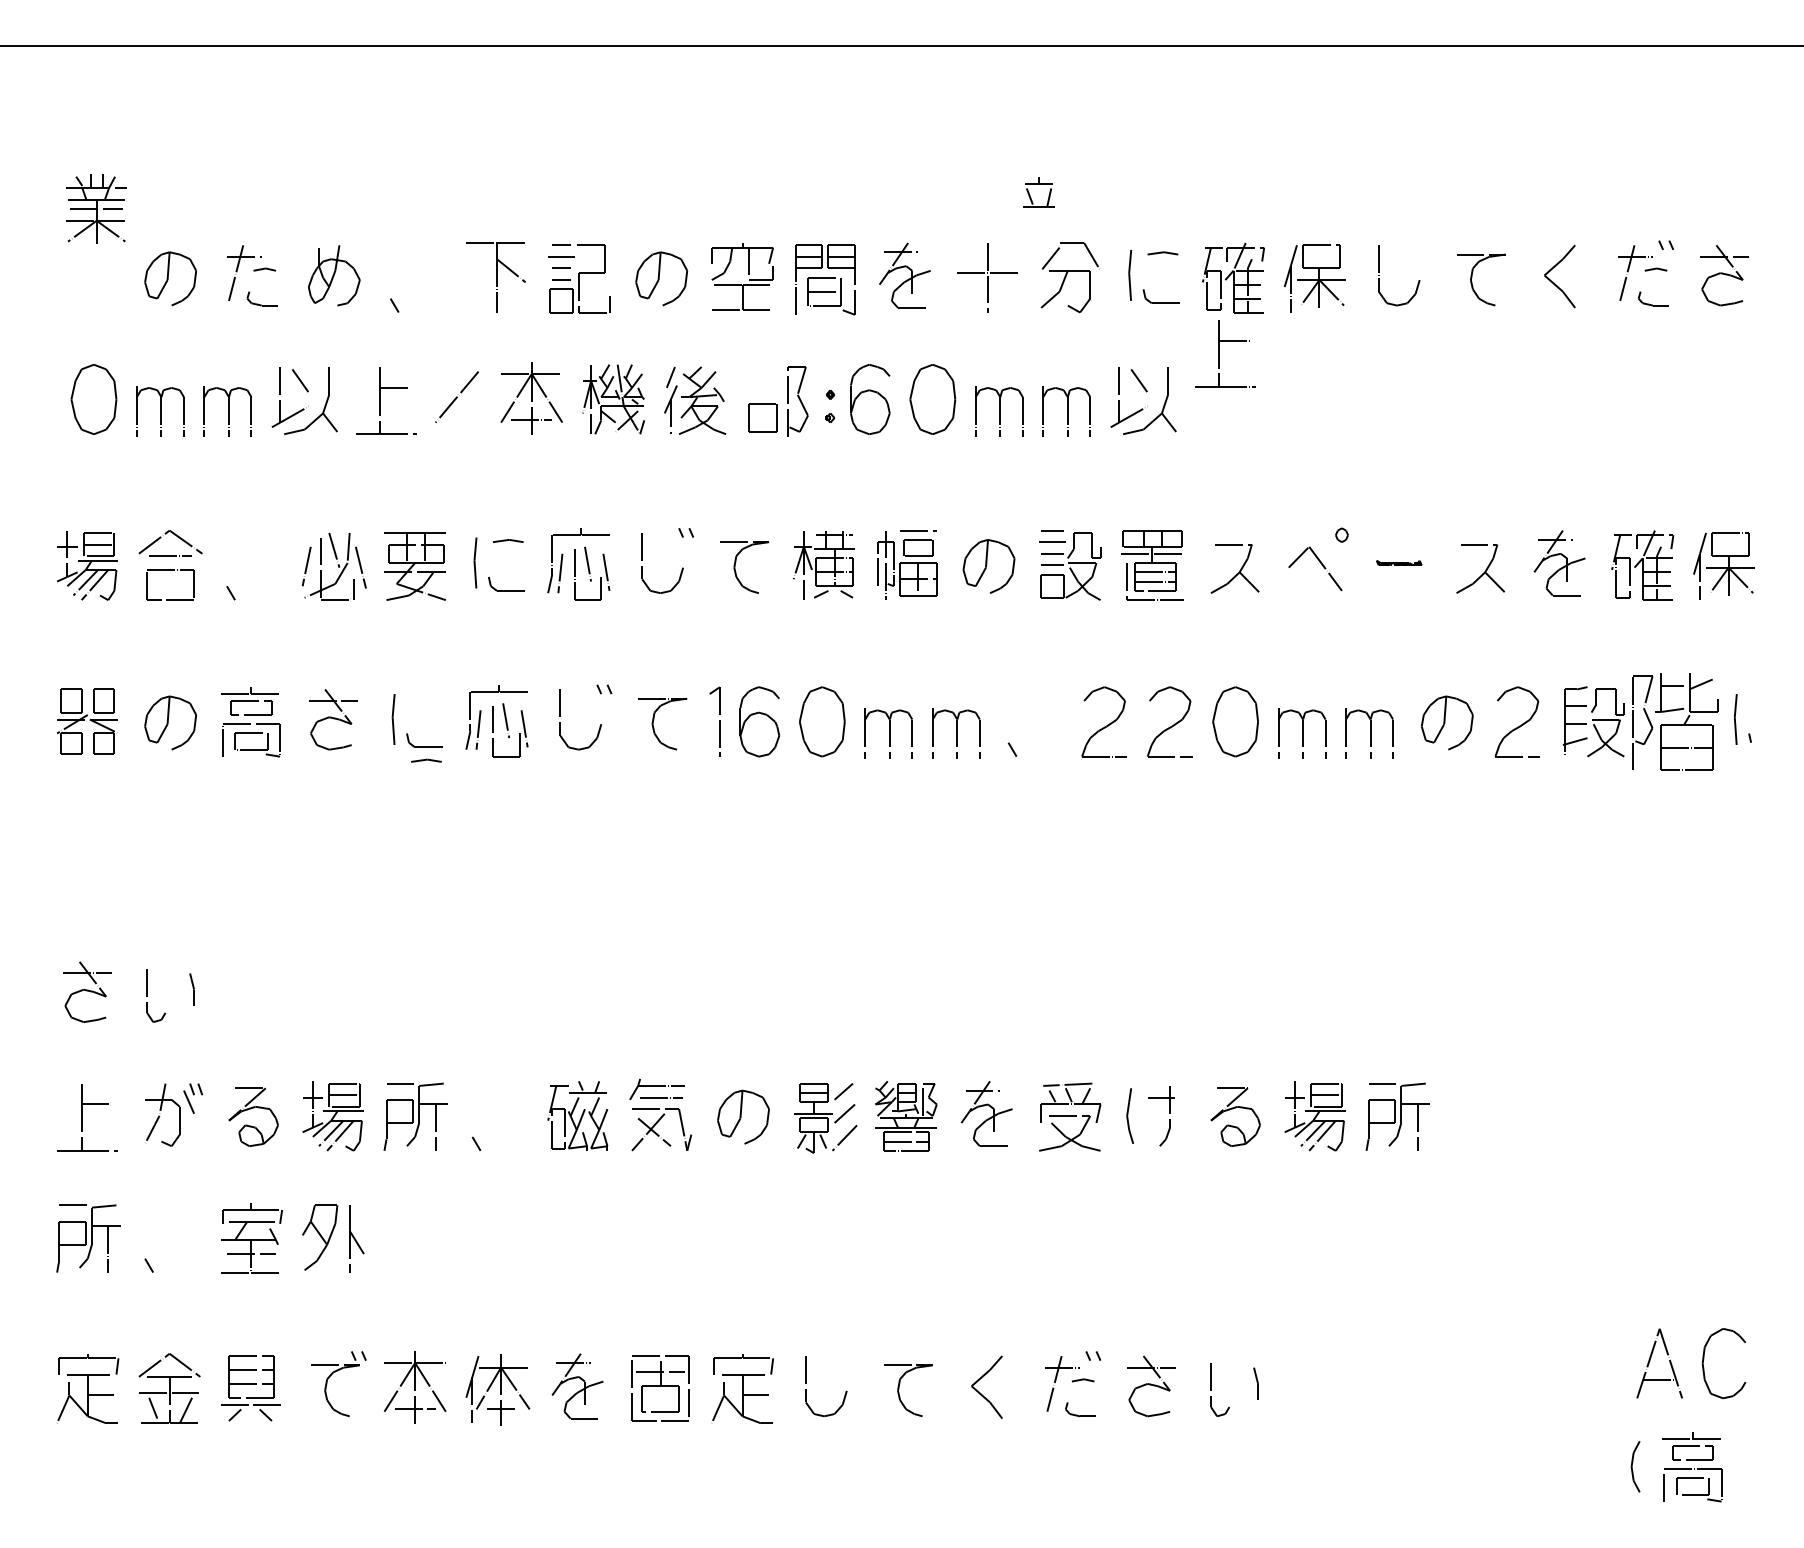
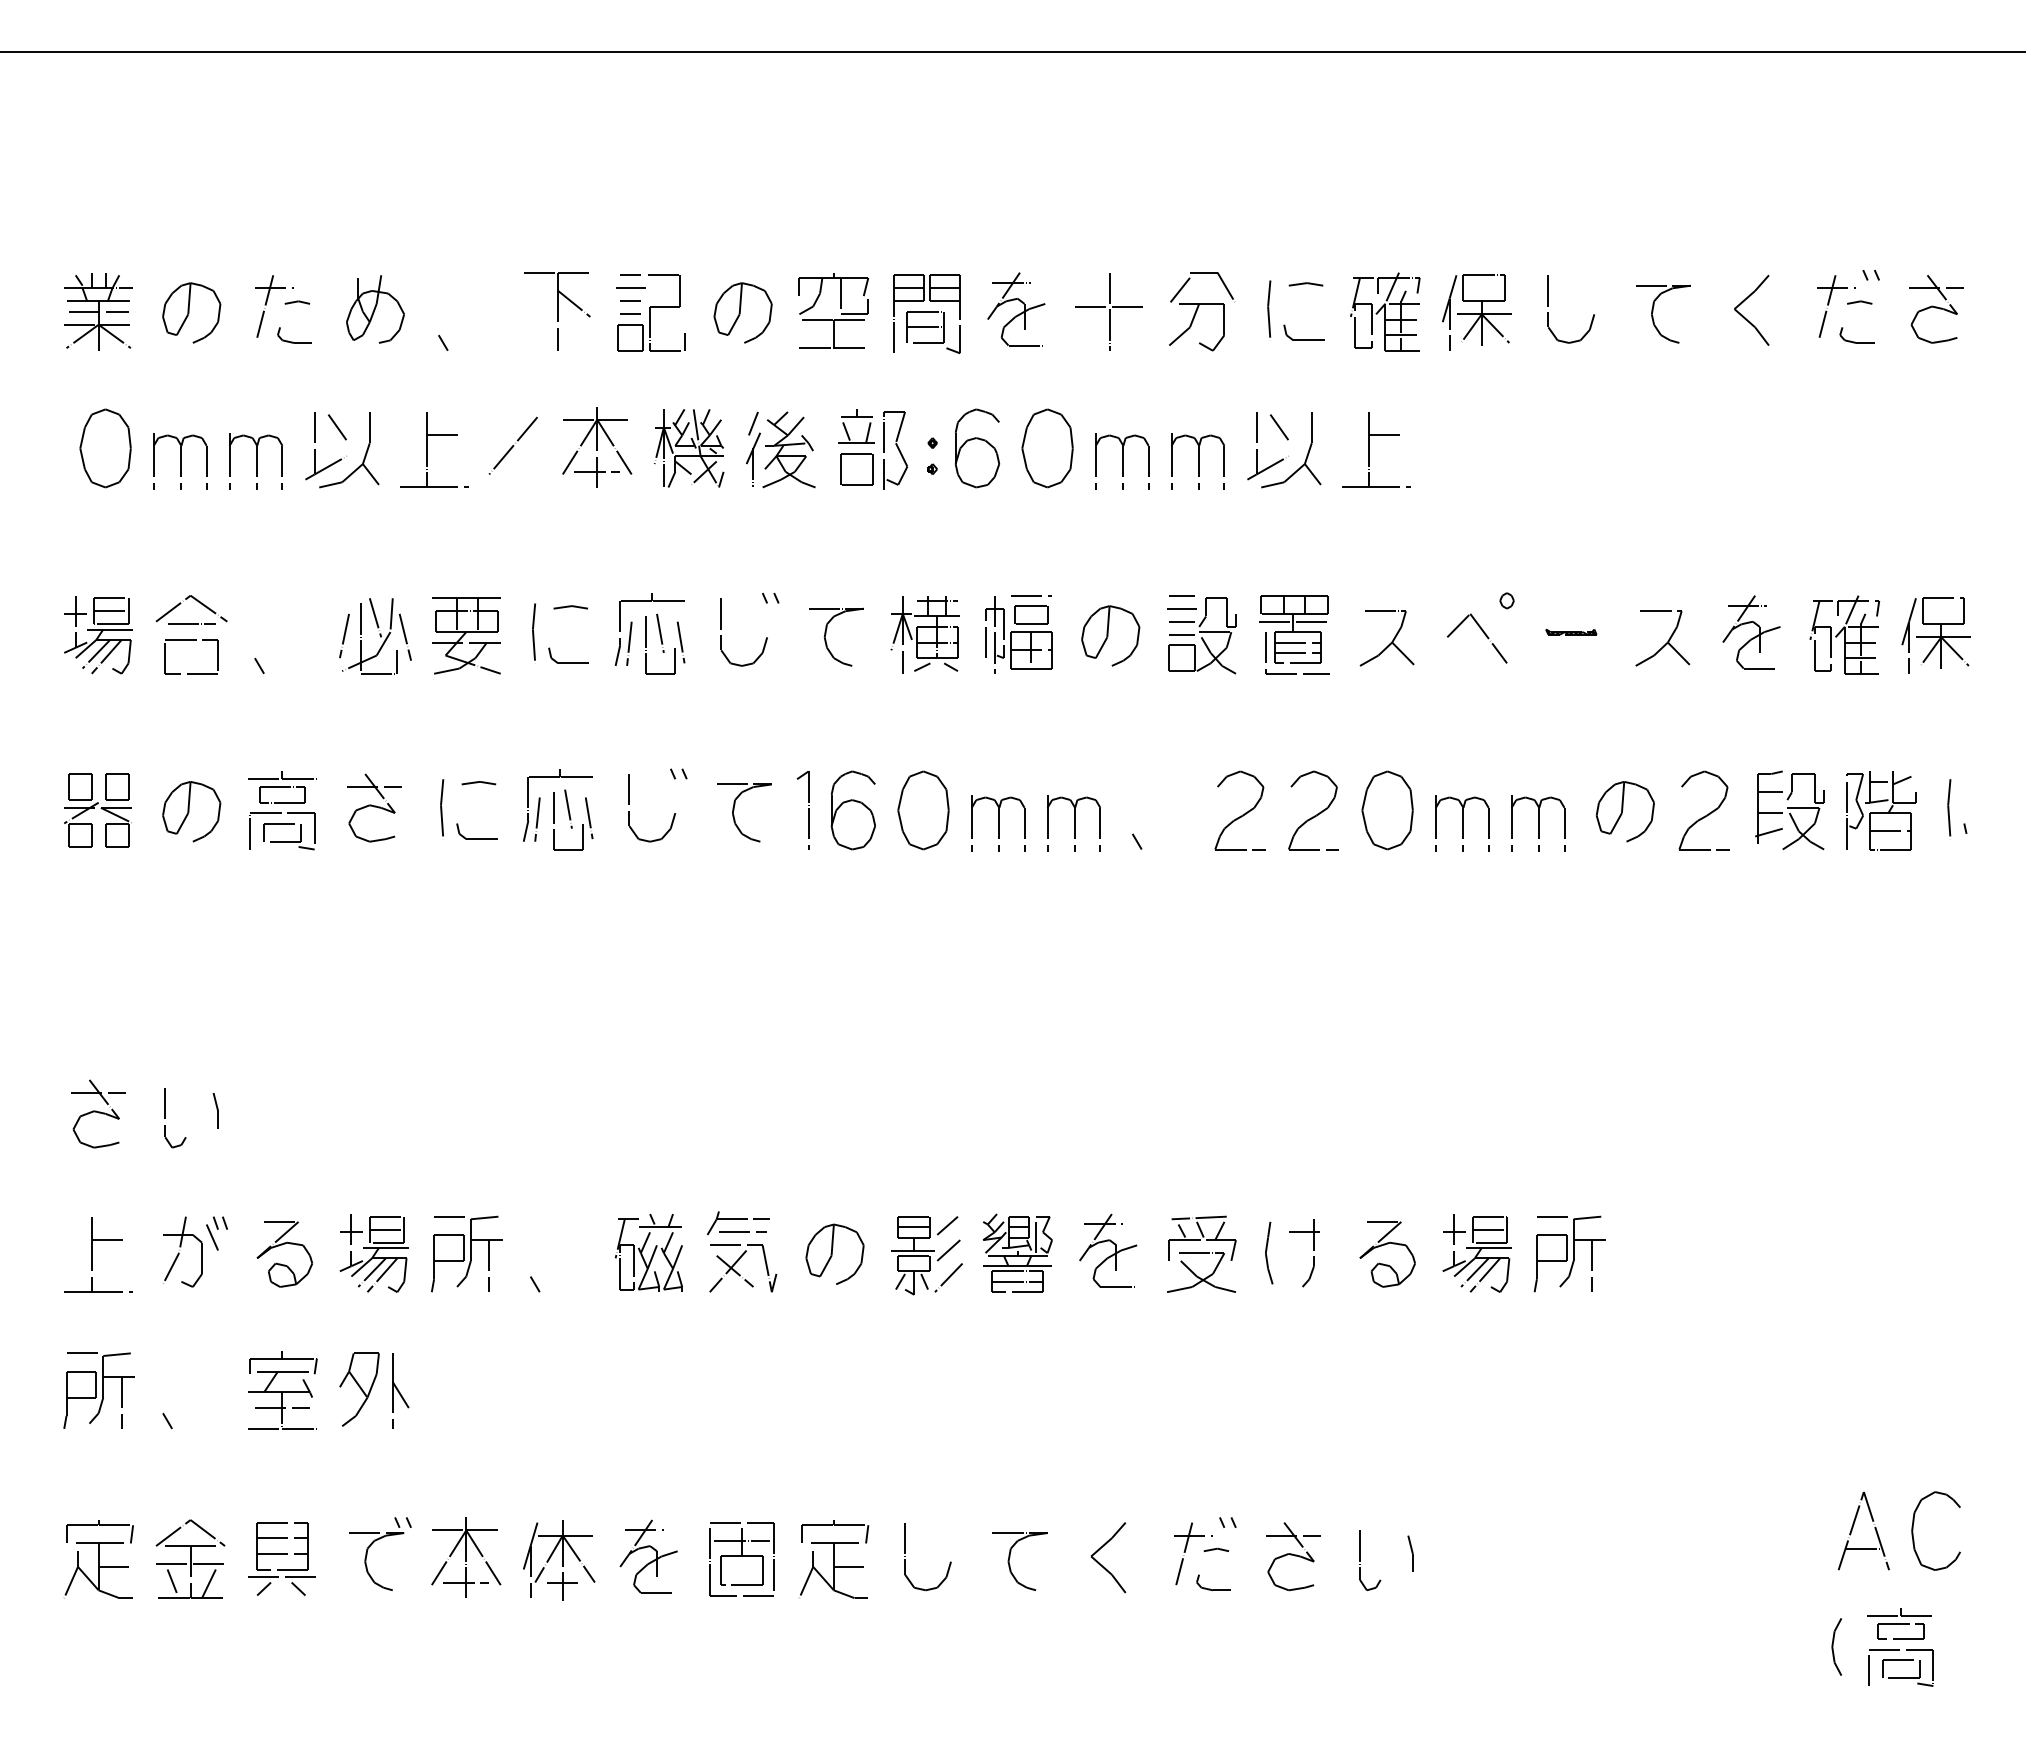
part: (1038, 184) -> (856, 417), moved
part: (96, 208) -> (98, 311), moved
part: (1219, 353) -> (1369, 449), moved
part: (1675, 721) -> (1881, 810), size x0.71
part: (426, 761) -> (478, 783), moved

